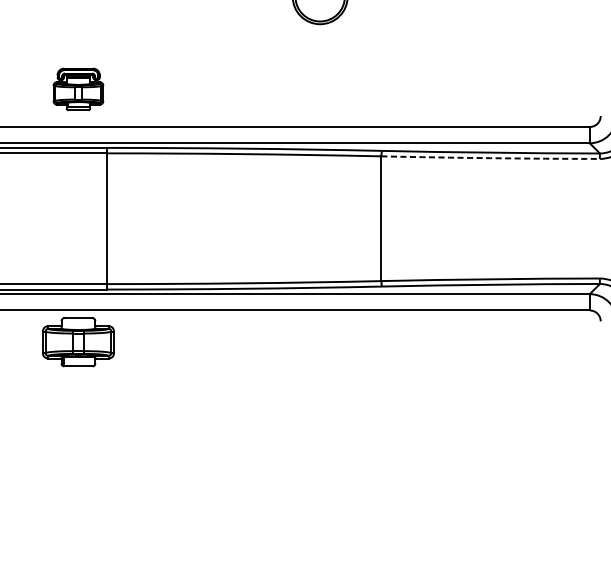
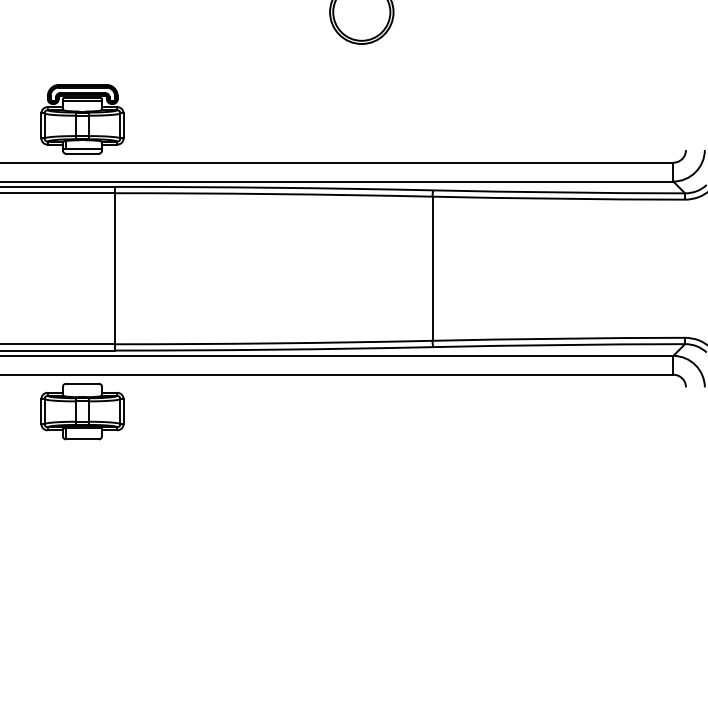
part: (78, 89) -> (82, 119), size x1.43
arc: (490, 157) -> (558, 198), dashed -> solid

